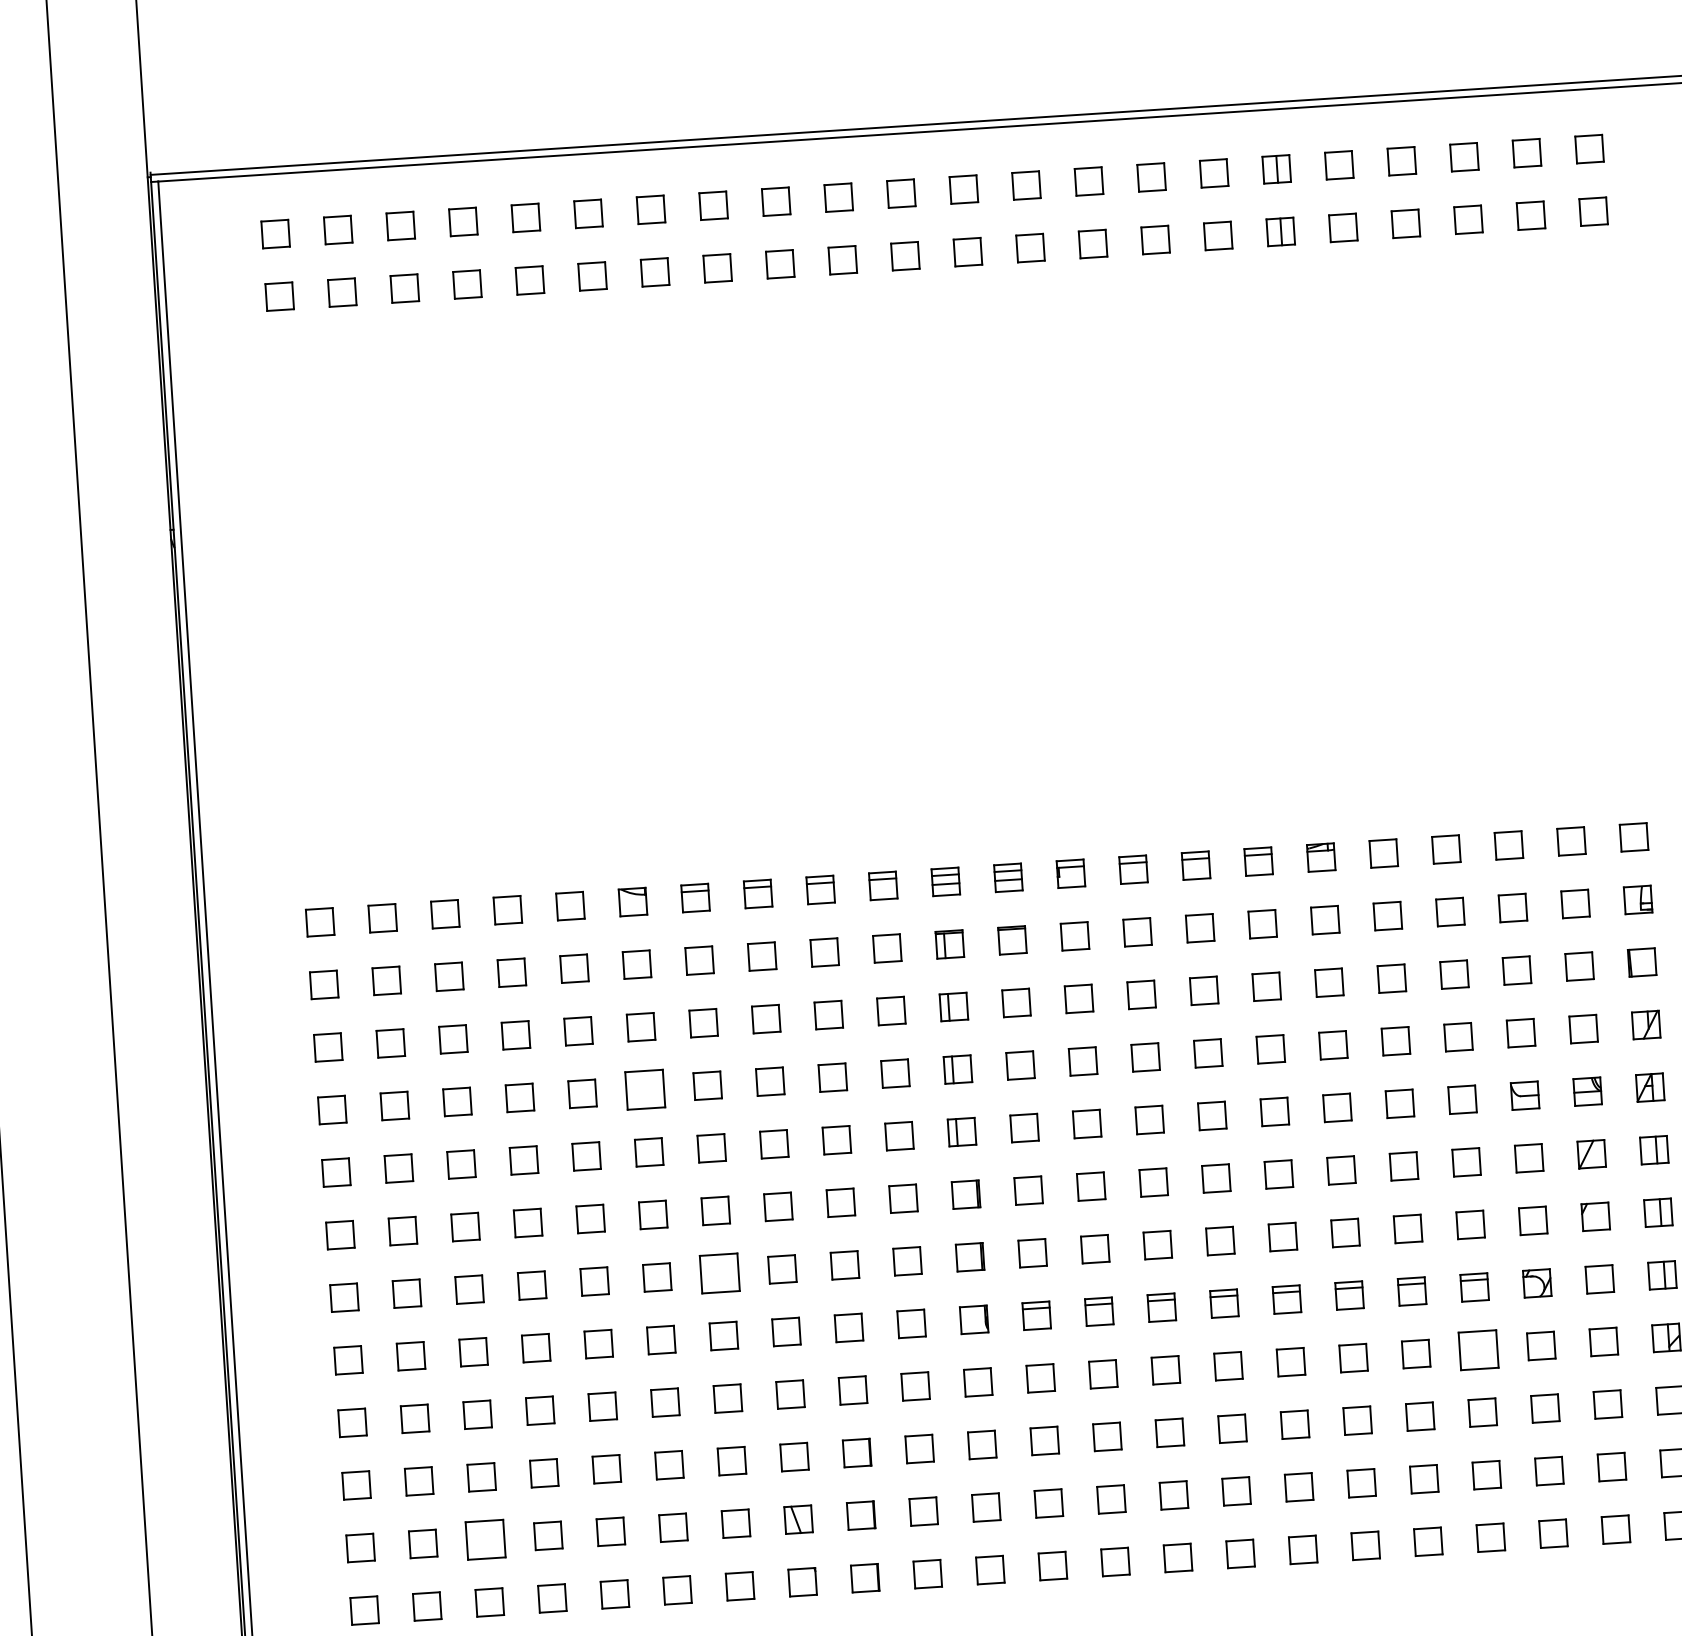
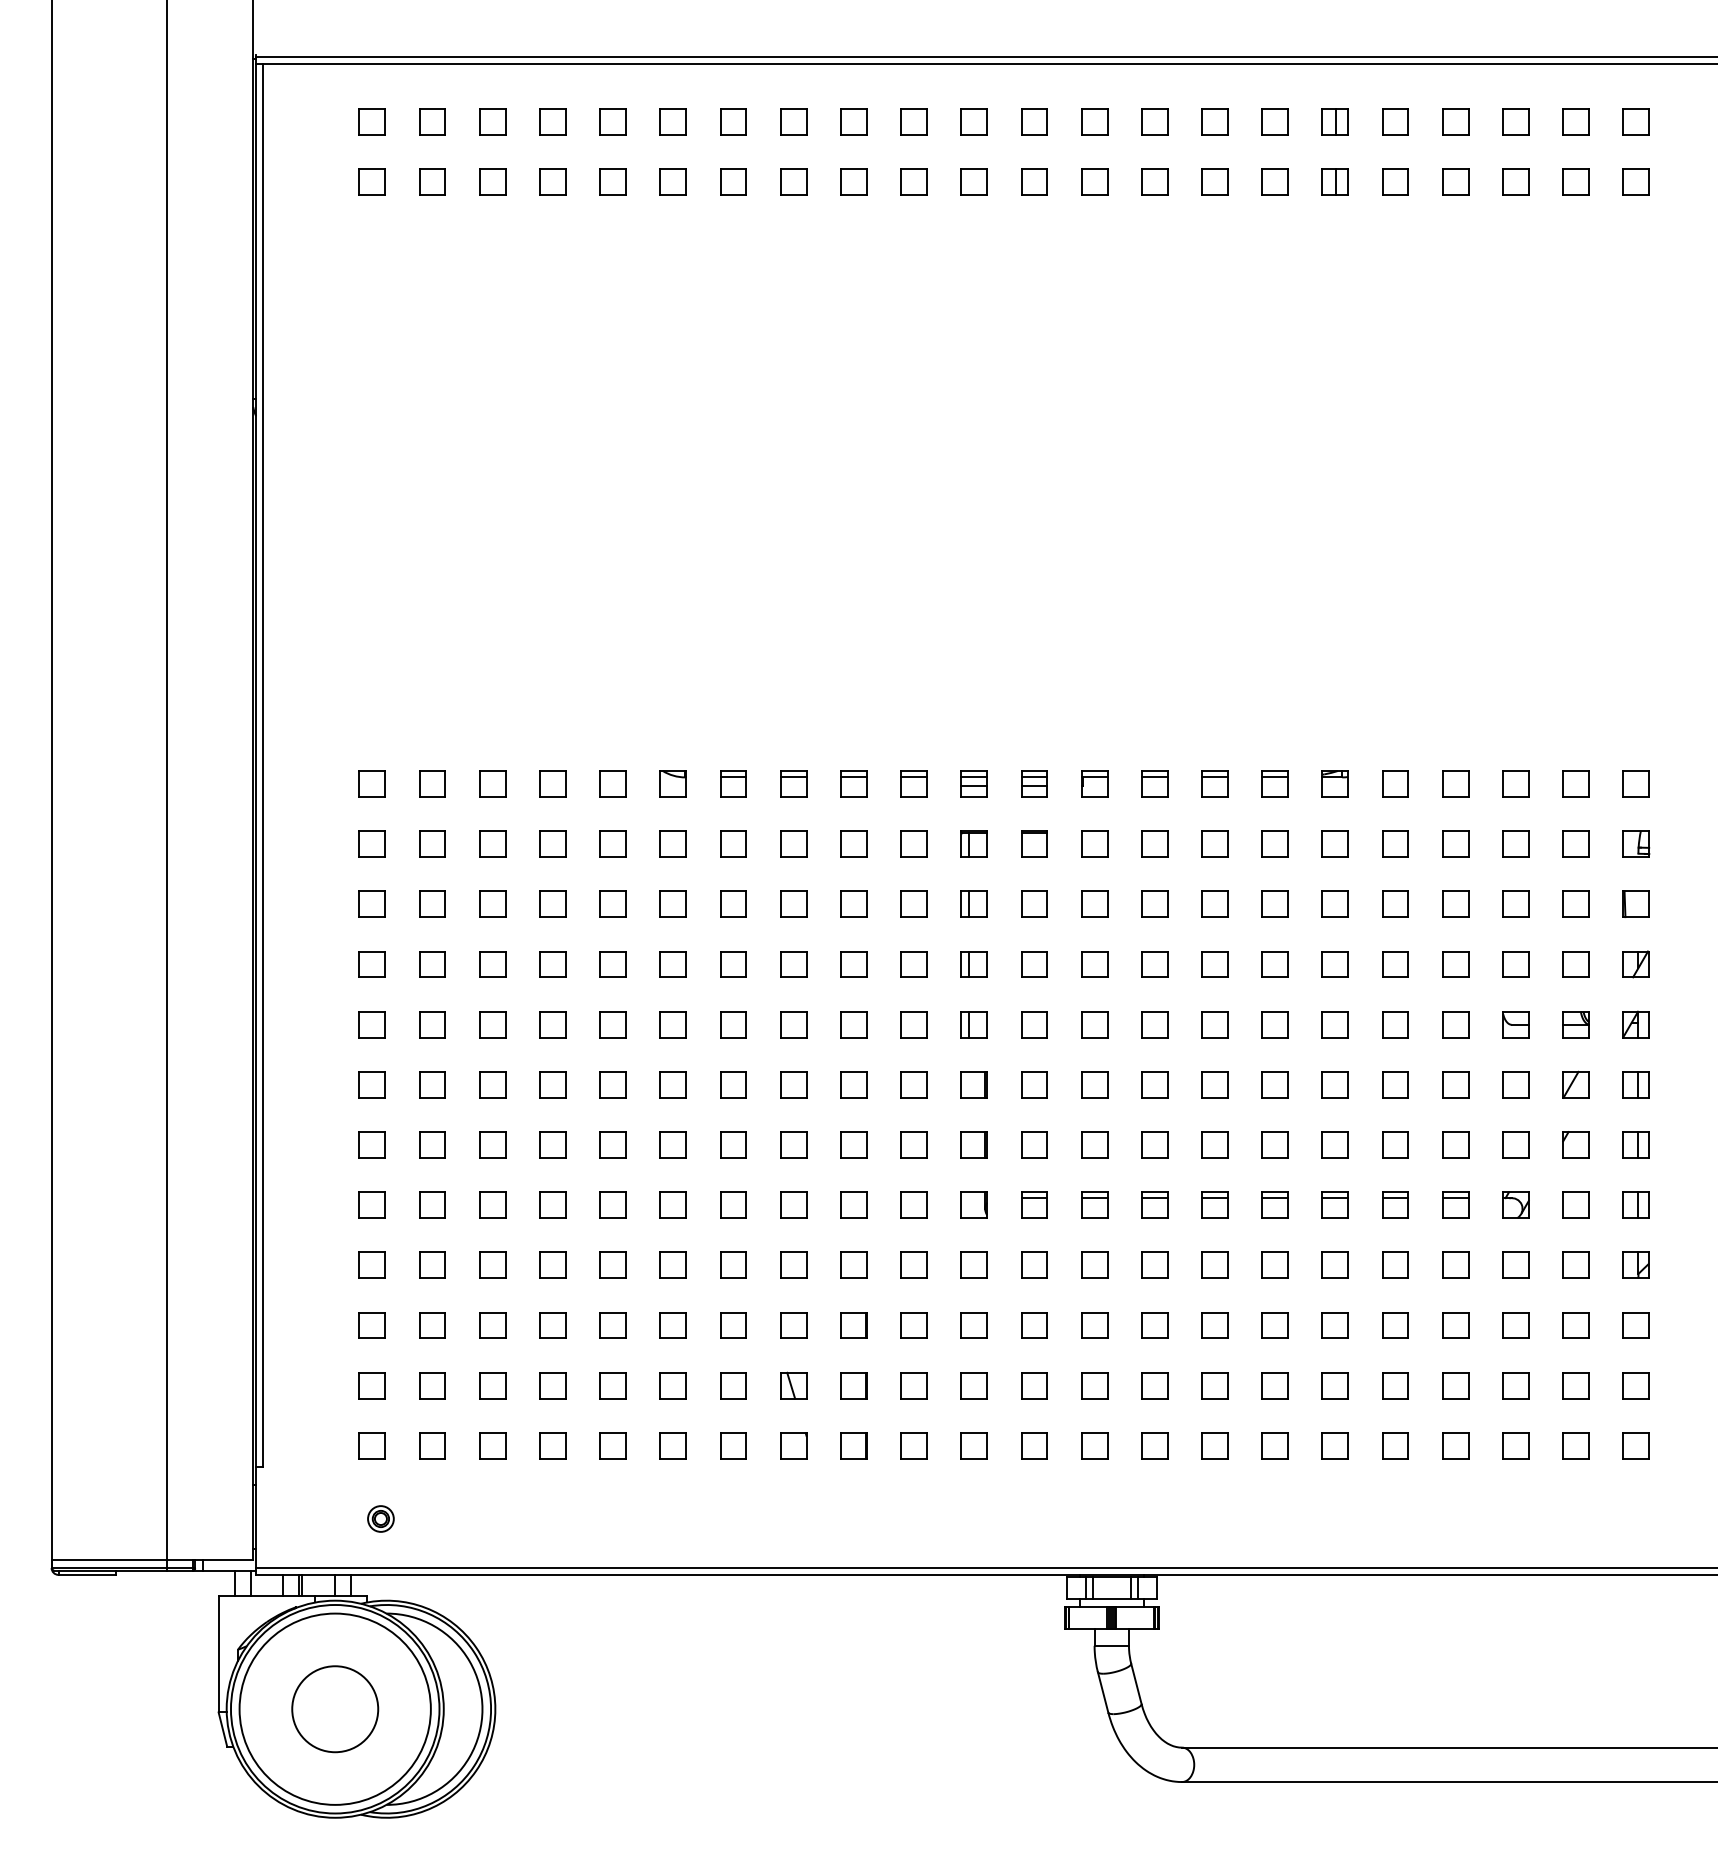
part: (644, 1089) -> (672, 964), size x0.71
part: (719, 1272) -> (733, 1144), size x0.71
part: (1478, 1349) -> (1455, 1264), size x0.71
part: (485, 1539) -> (492, 1385), size x0.71

